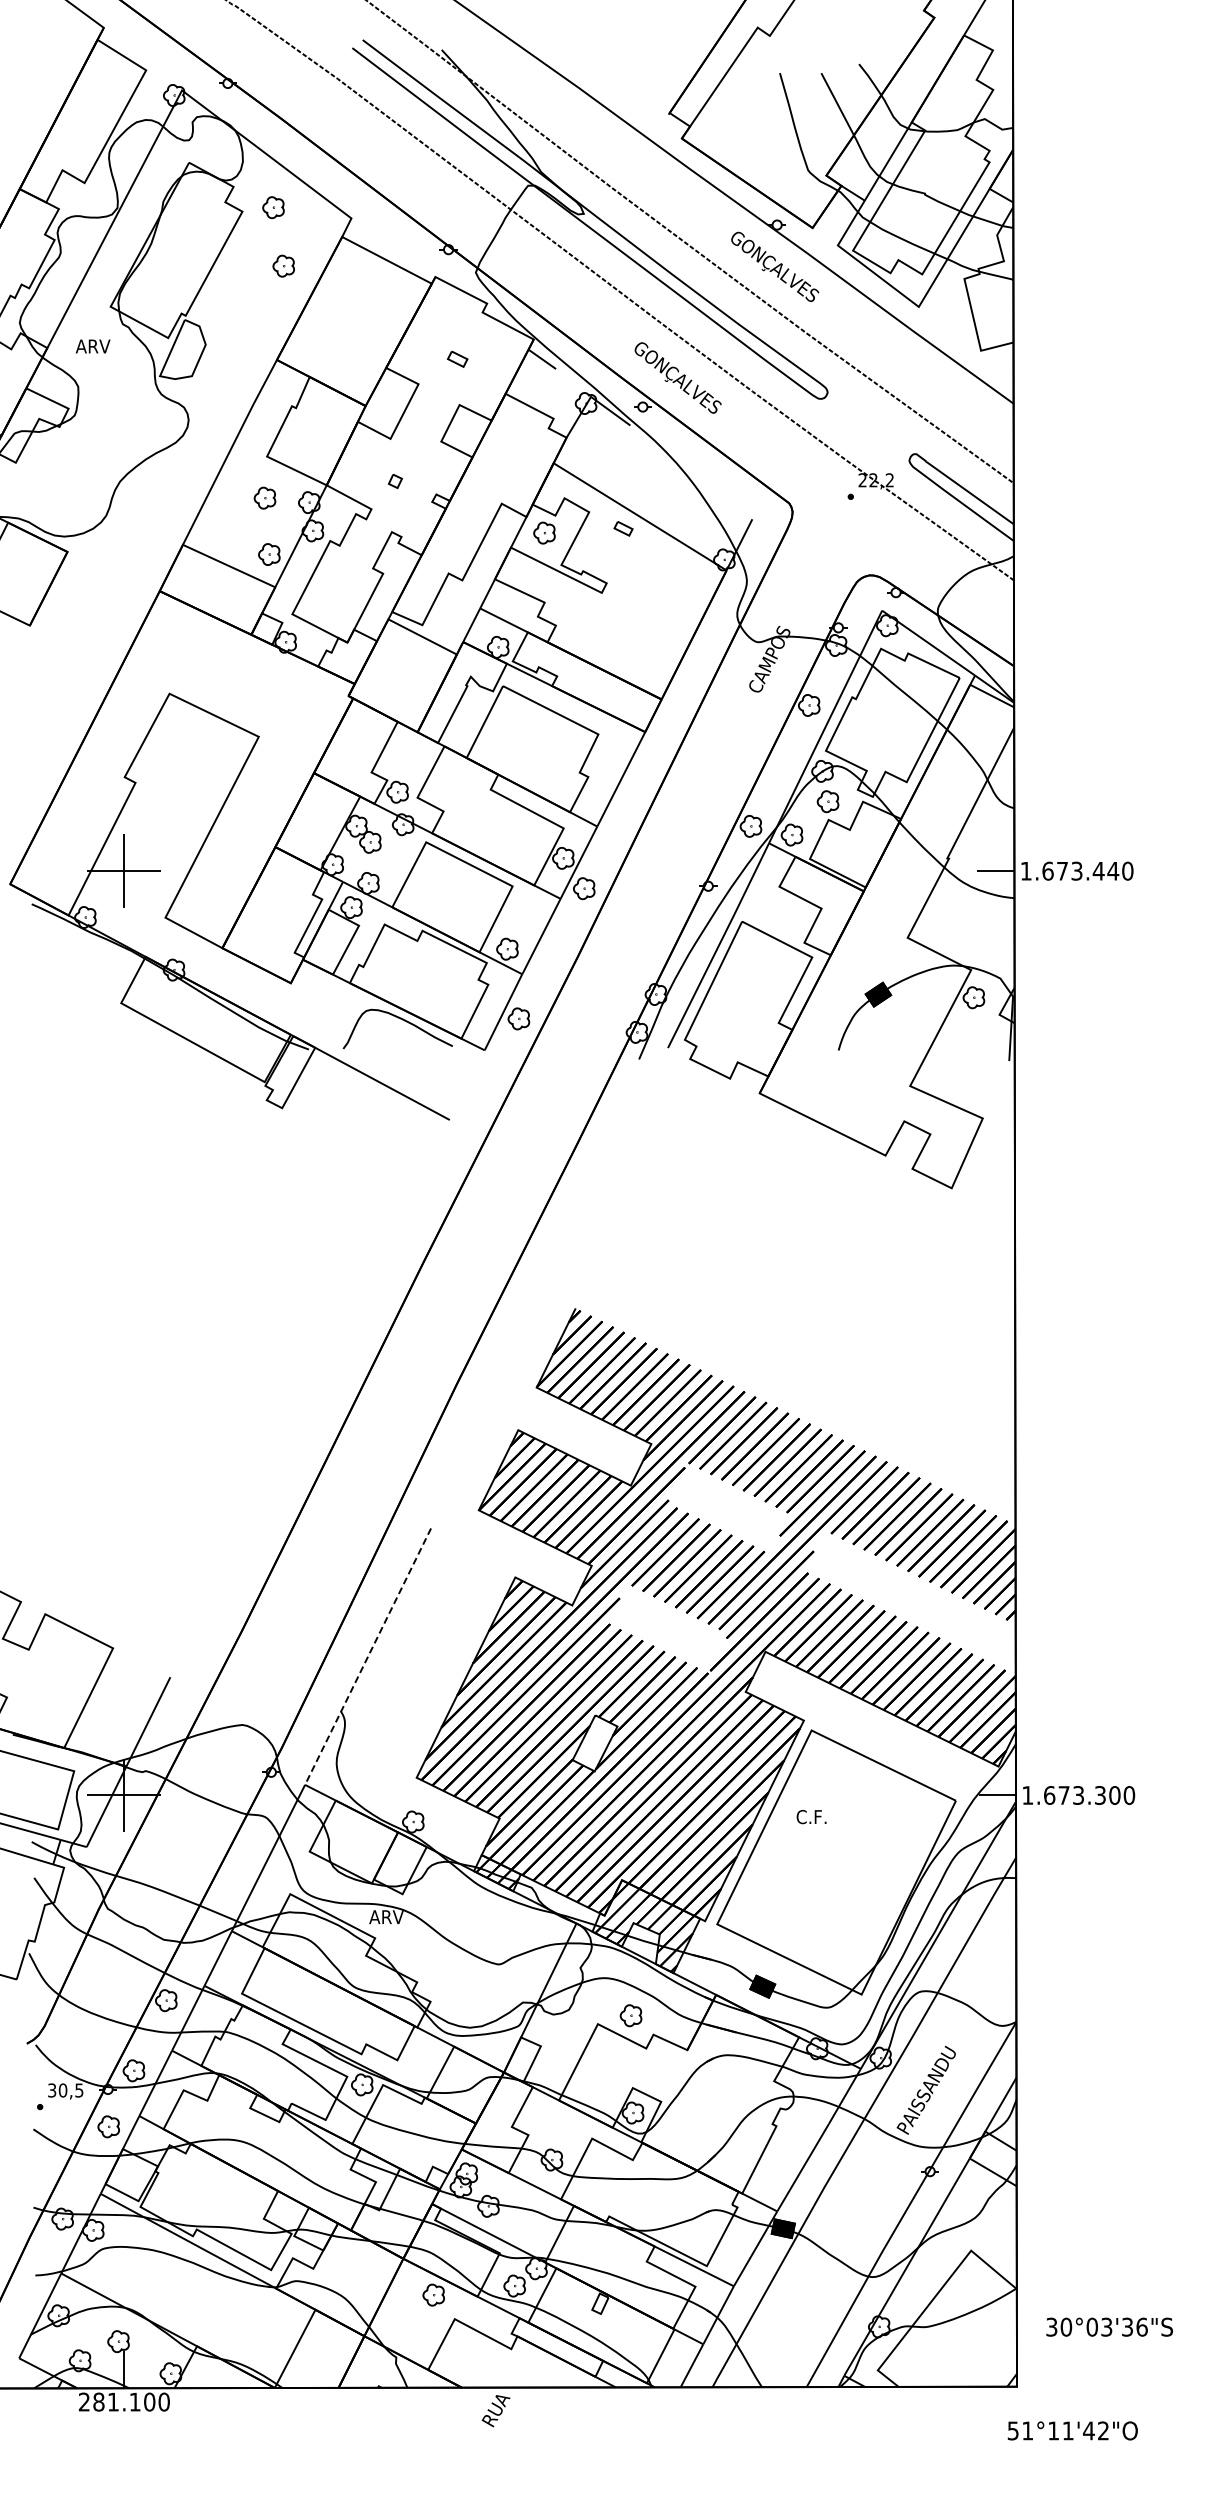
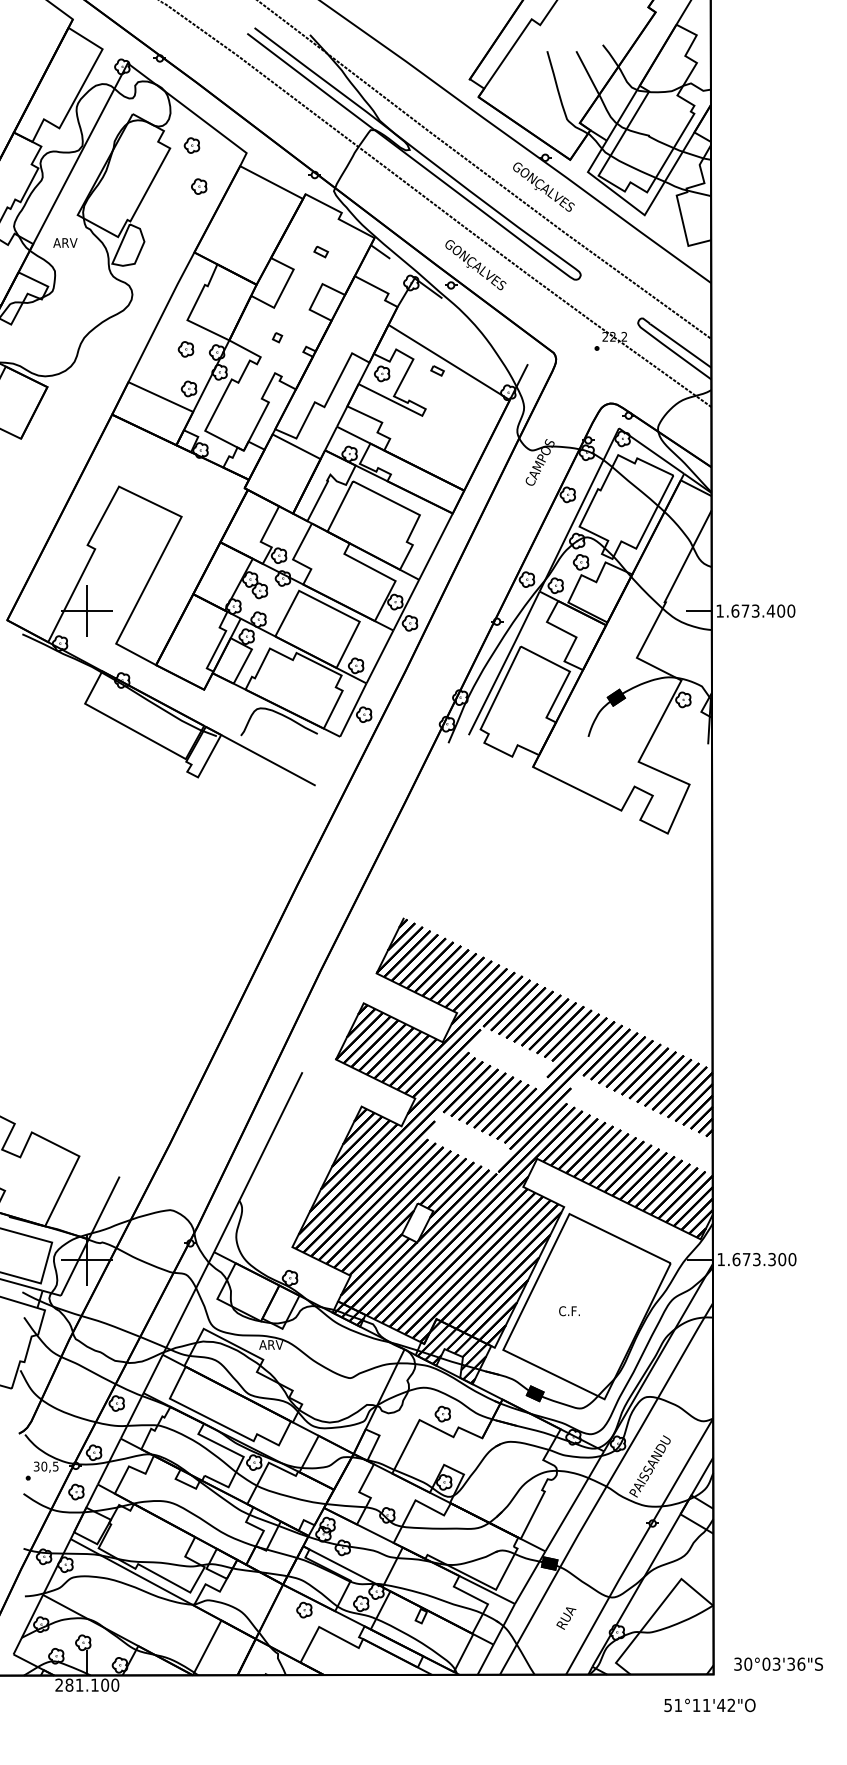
text: (1113, 870) -> (781, 610), 1.673.440 -> 1.673.400
line: (368, 1656) -> (258, 1162), dashed -> solid
text: (811, 1817) -> (569, 1311), moved
text: (1109, 2326) -> (778, 1663), moved
text: (495, 2411) -> (565, 1618), moved
text: (1072, 2430) -> (709, 1705), moved

